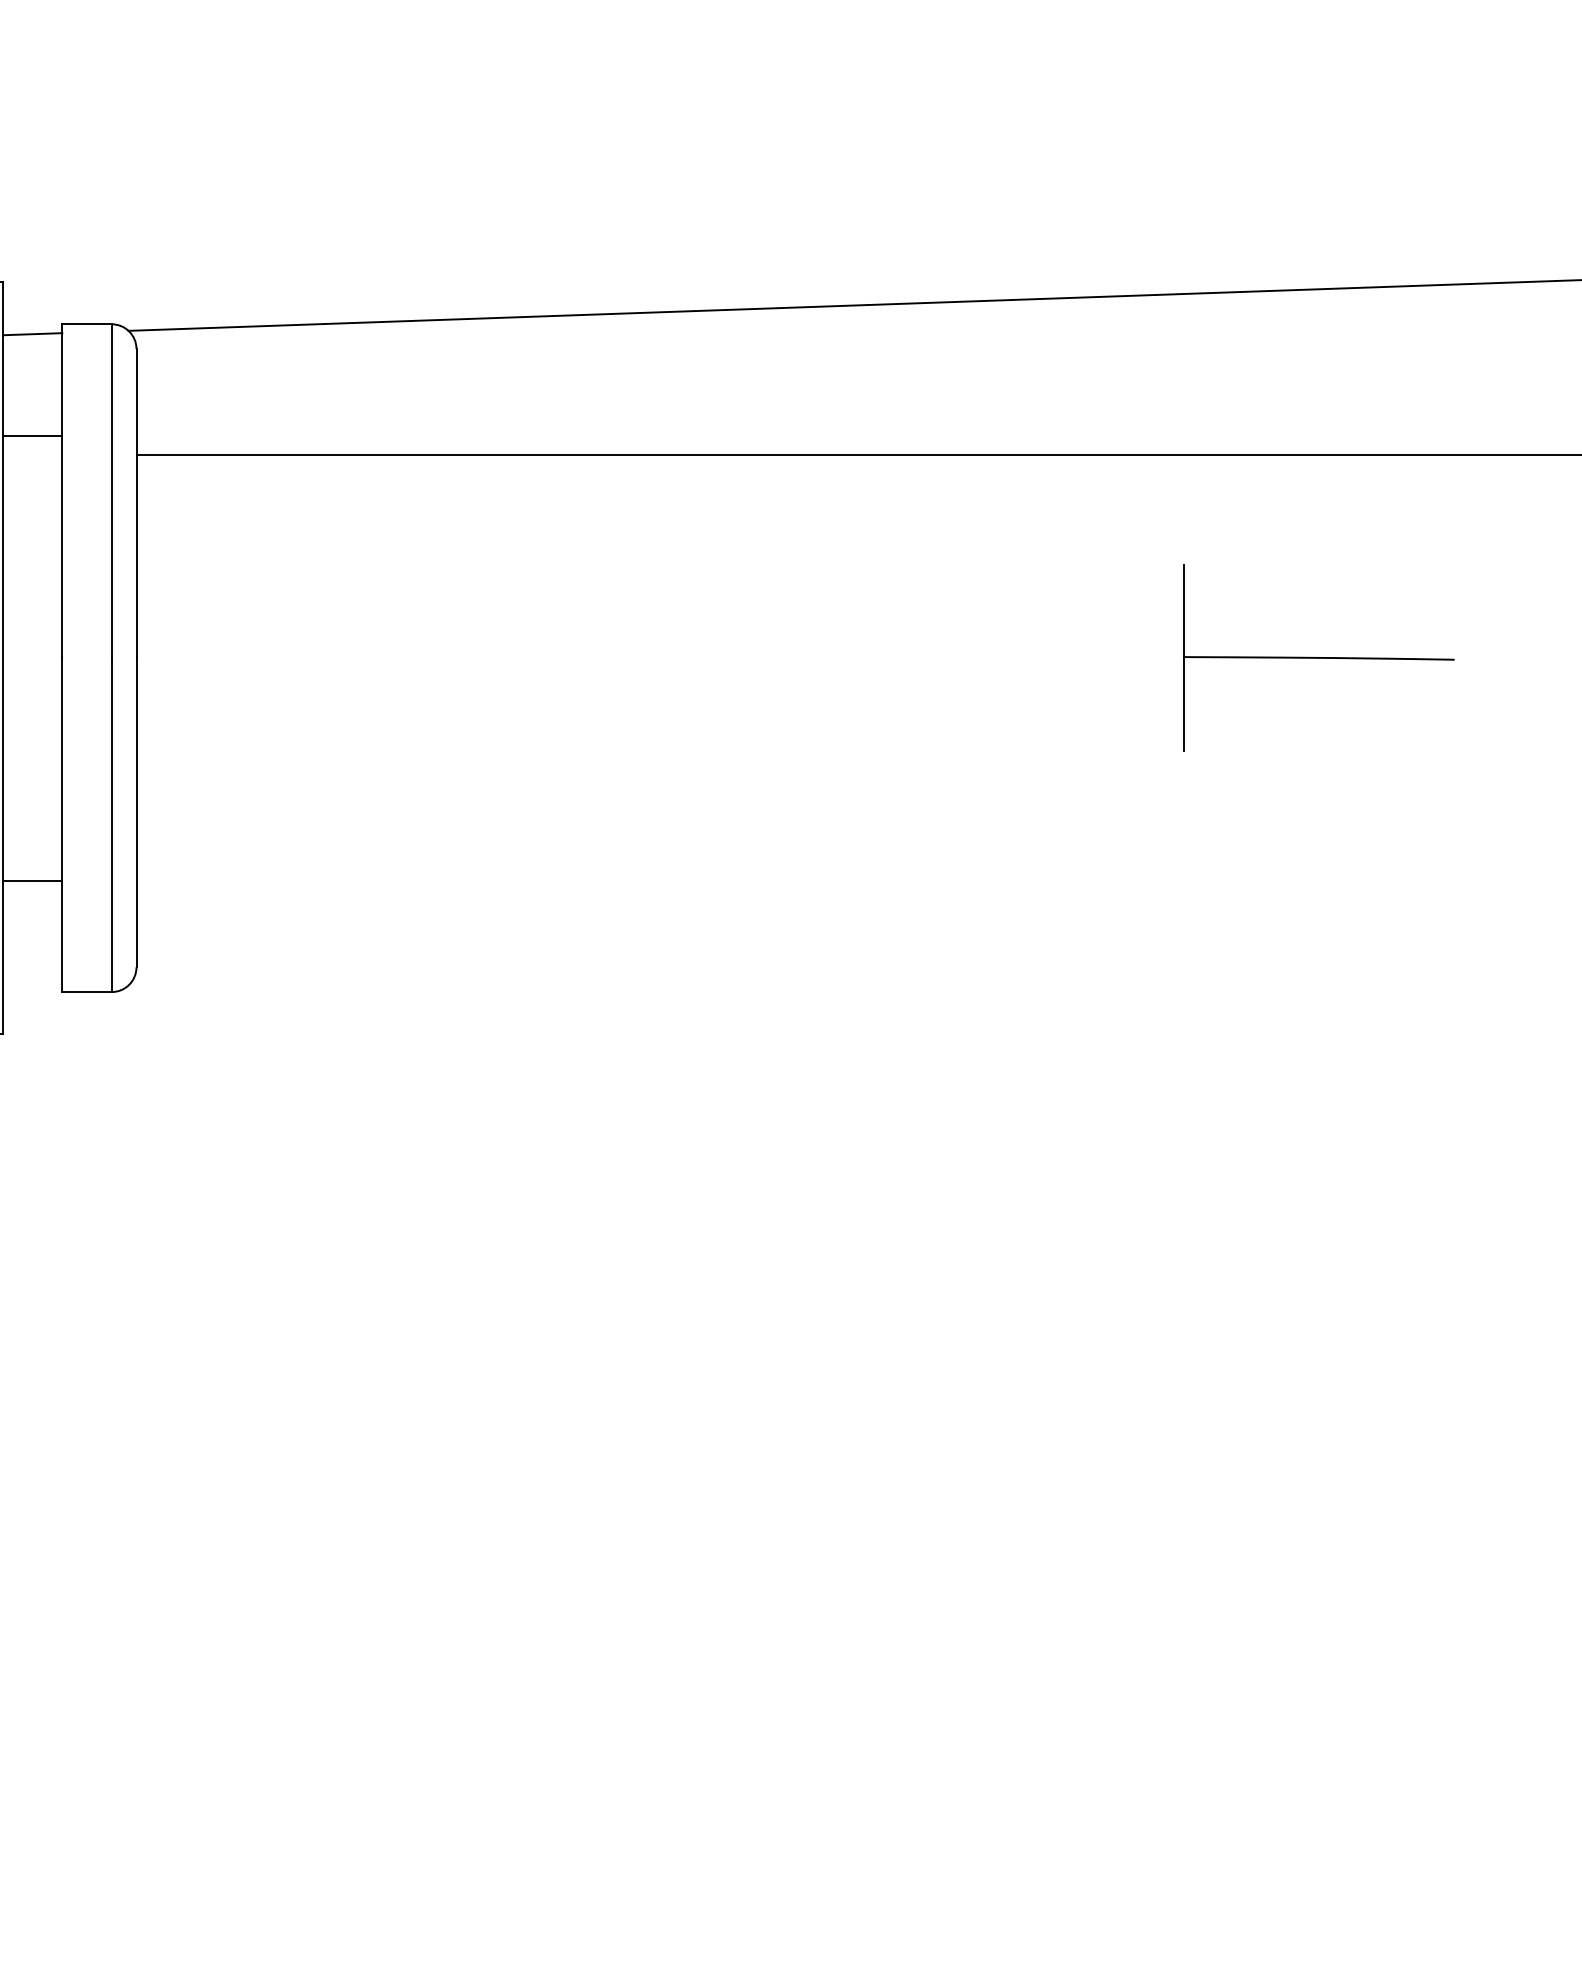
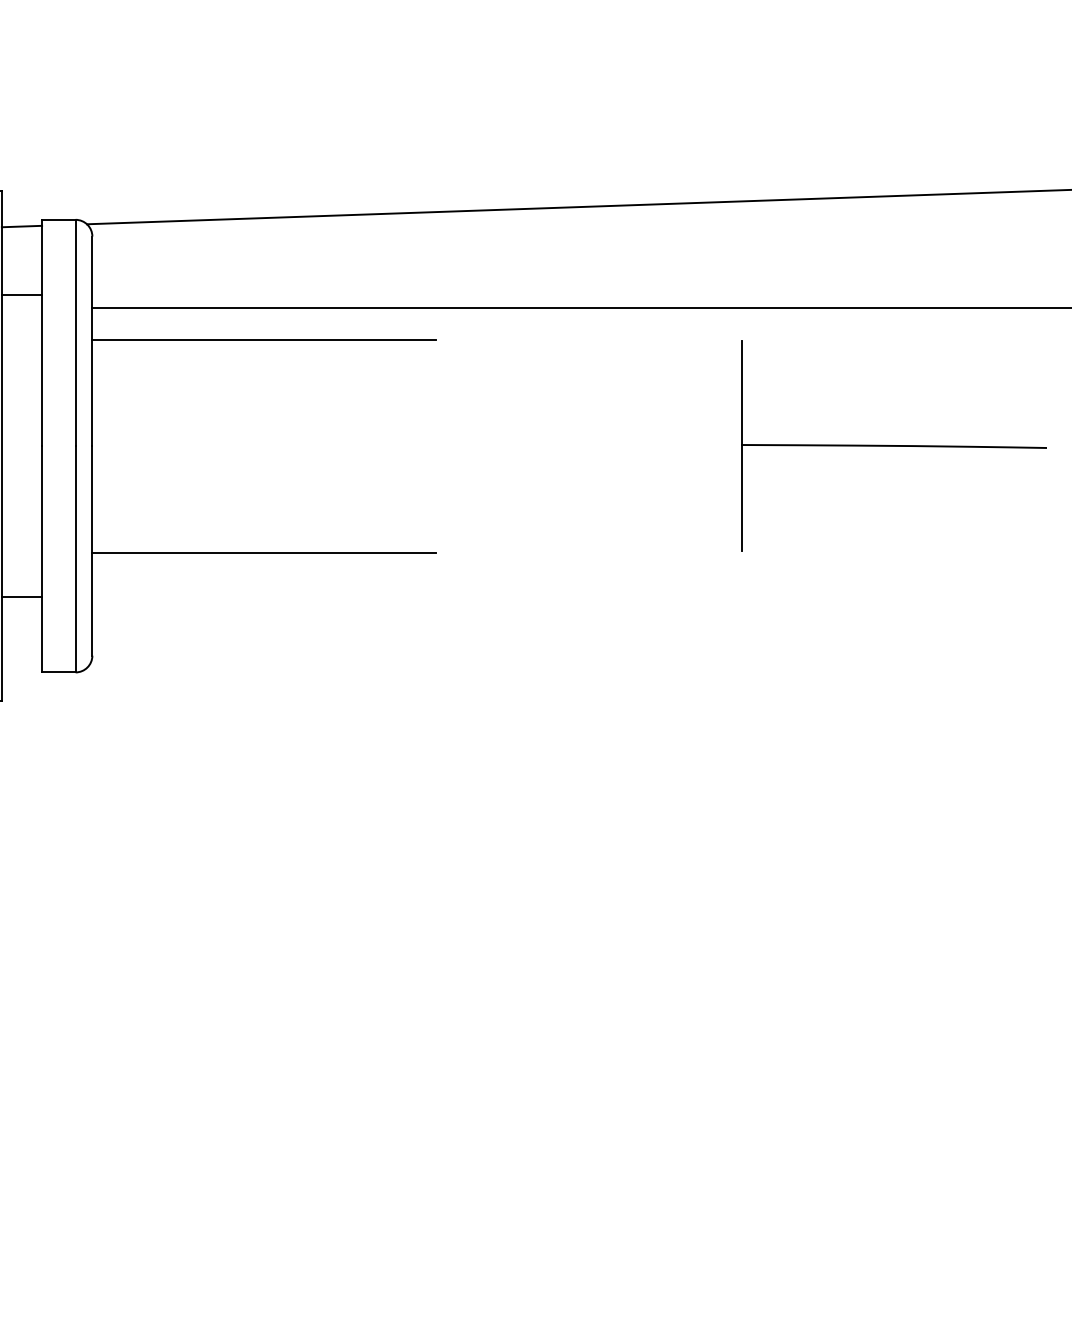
line: (390, 500) -> (264, 339), added
part: (1318, 657) -> (893, 445), size x1.67
line: (390, 815) -> (264, 552), added

